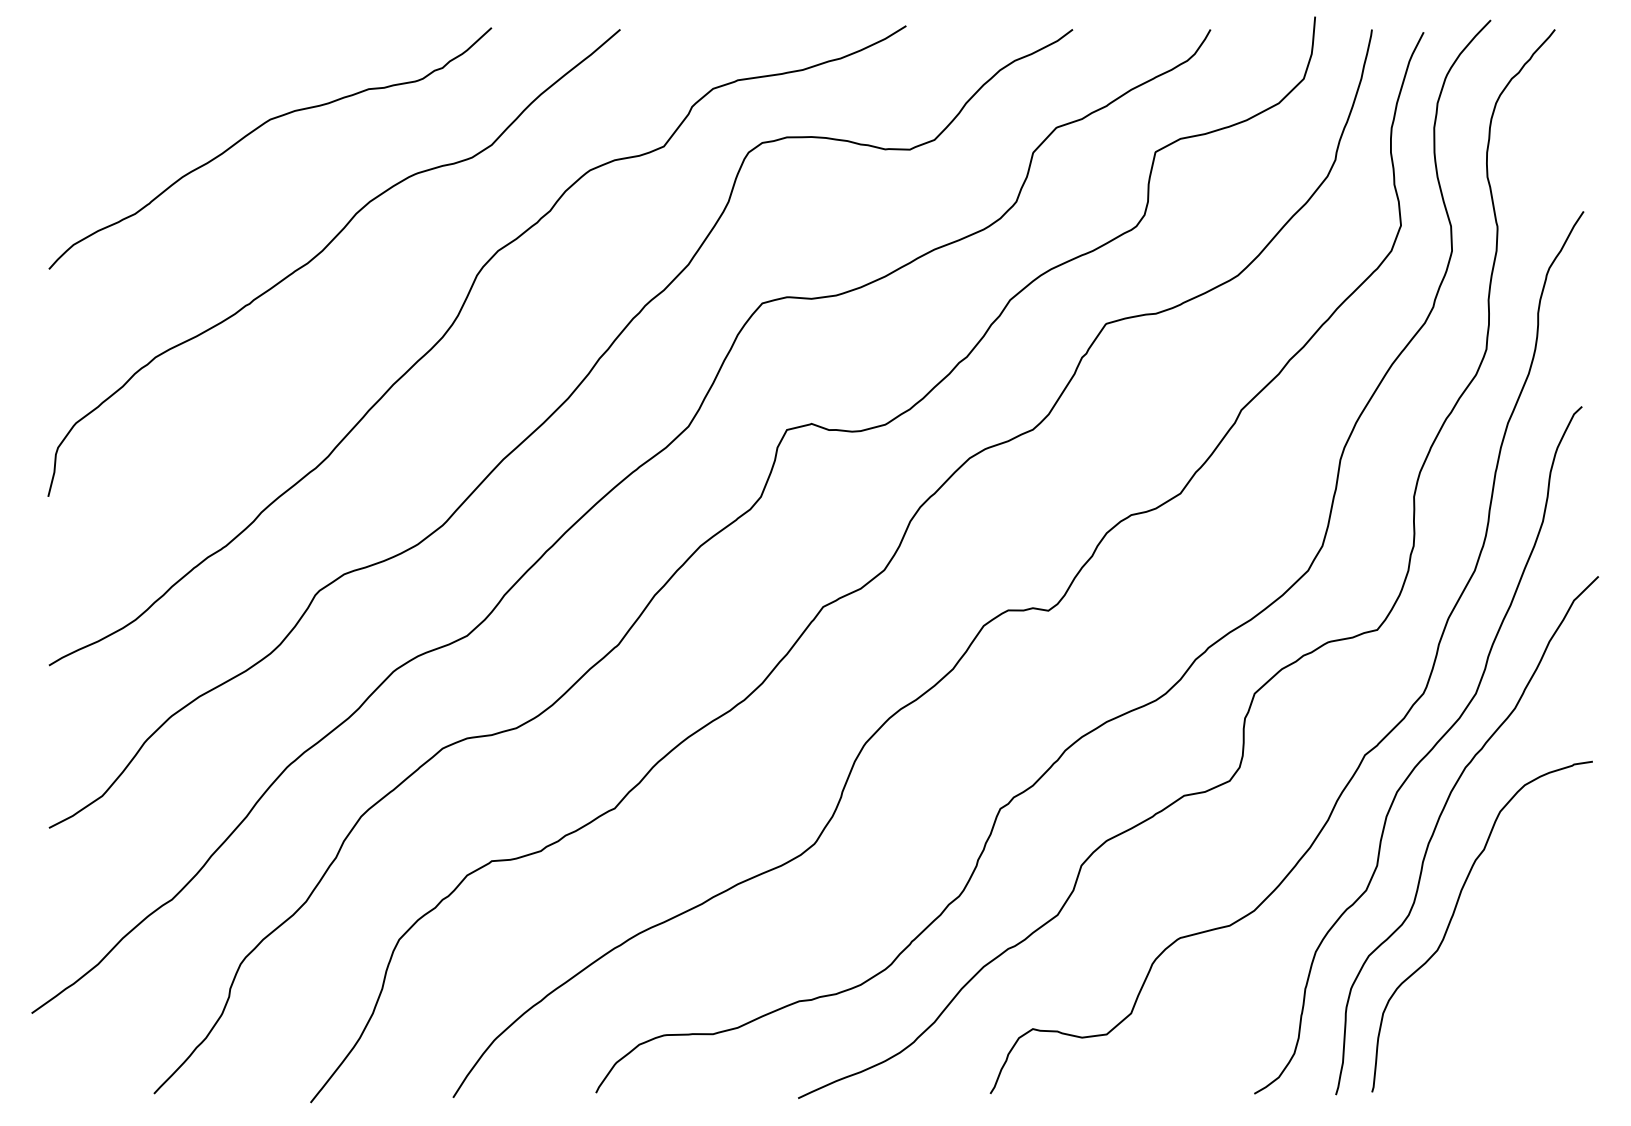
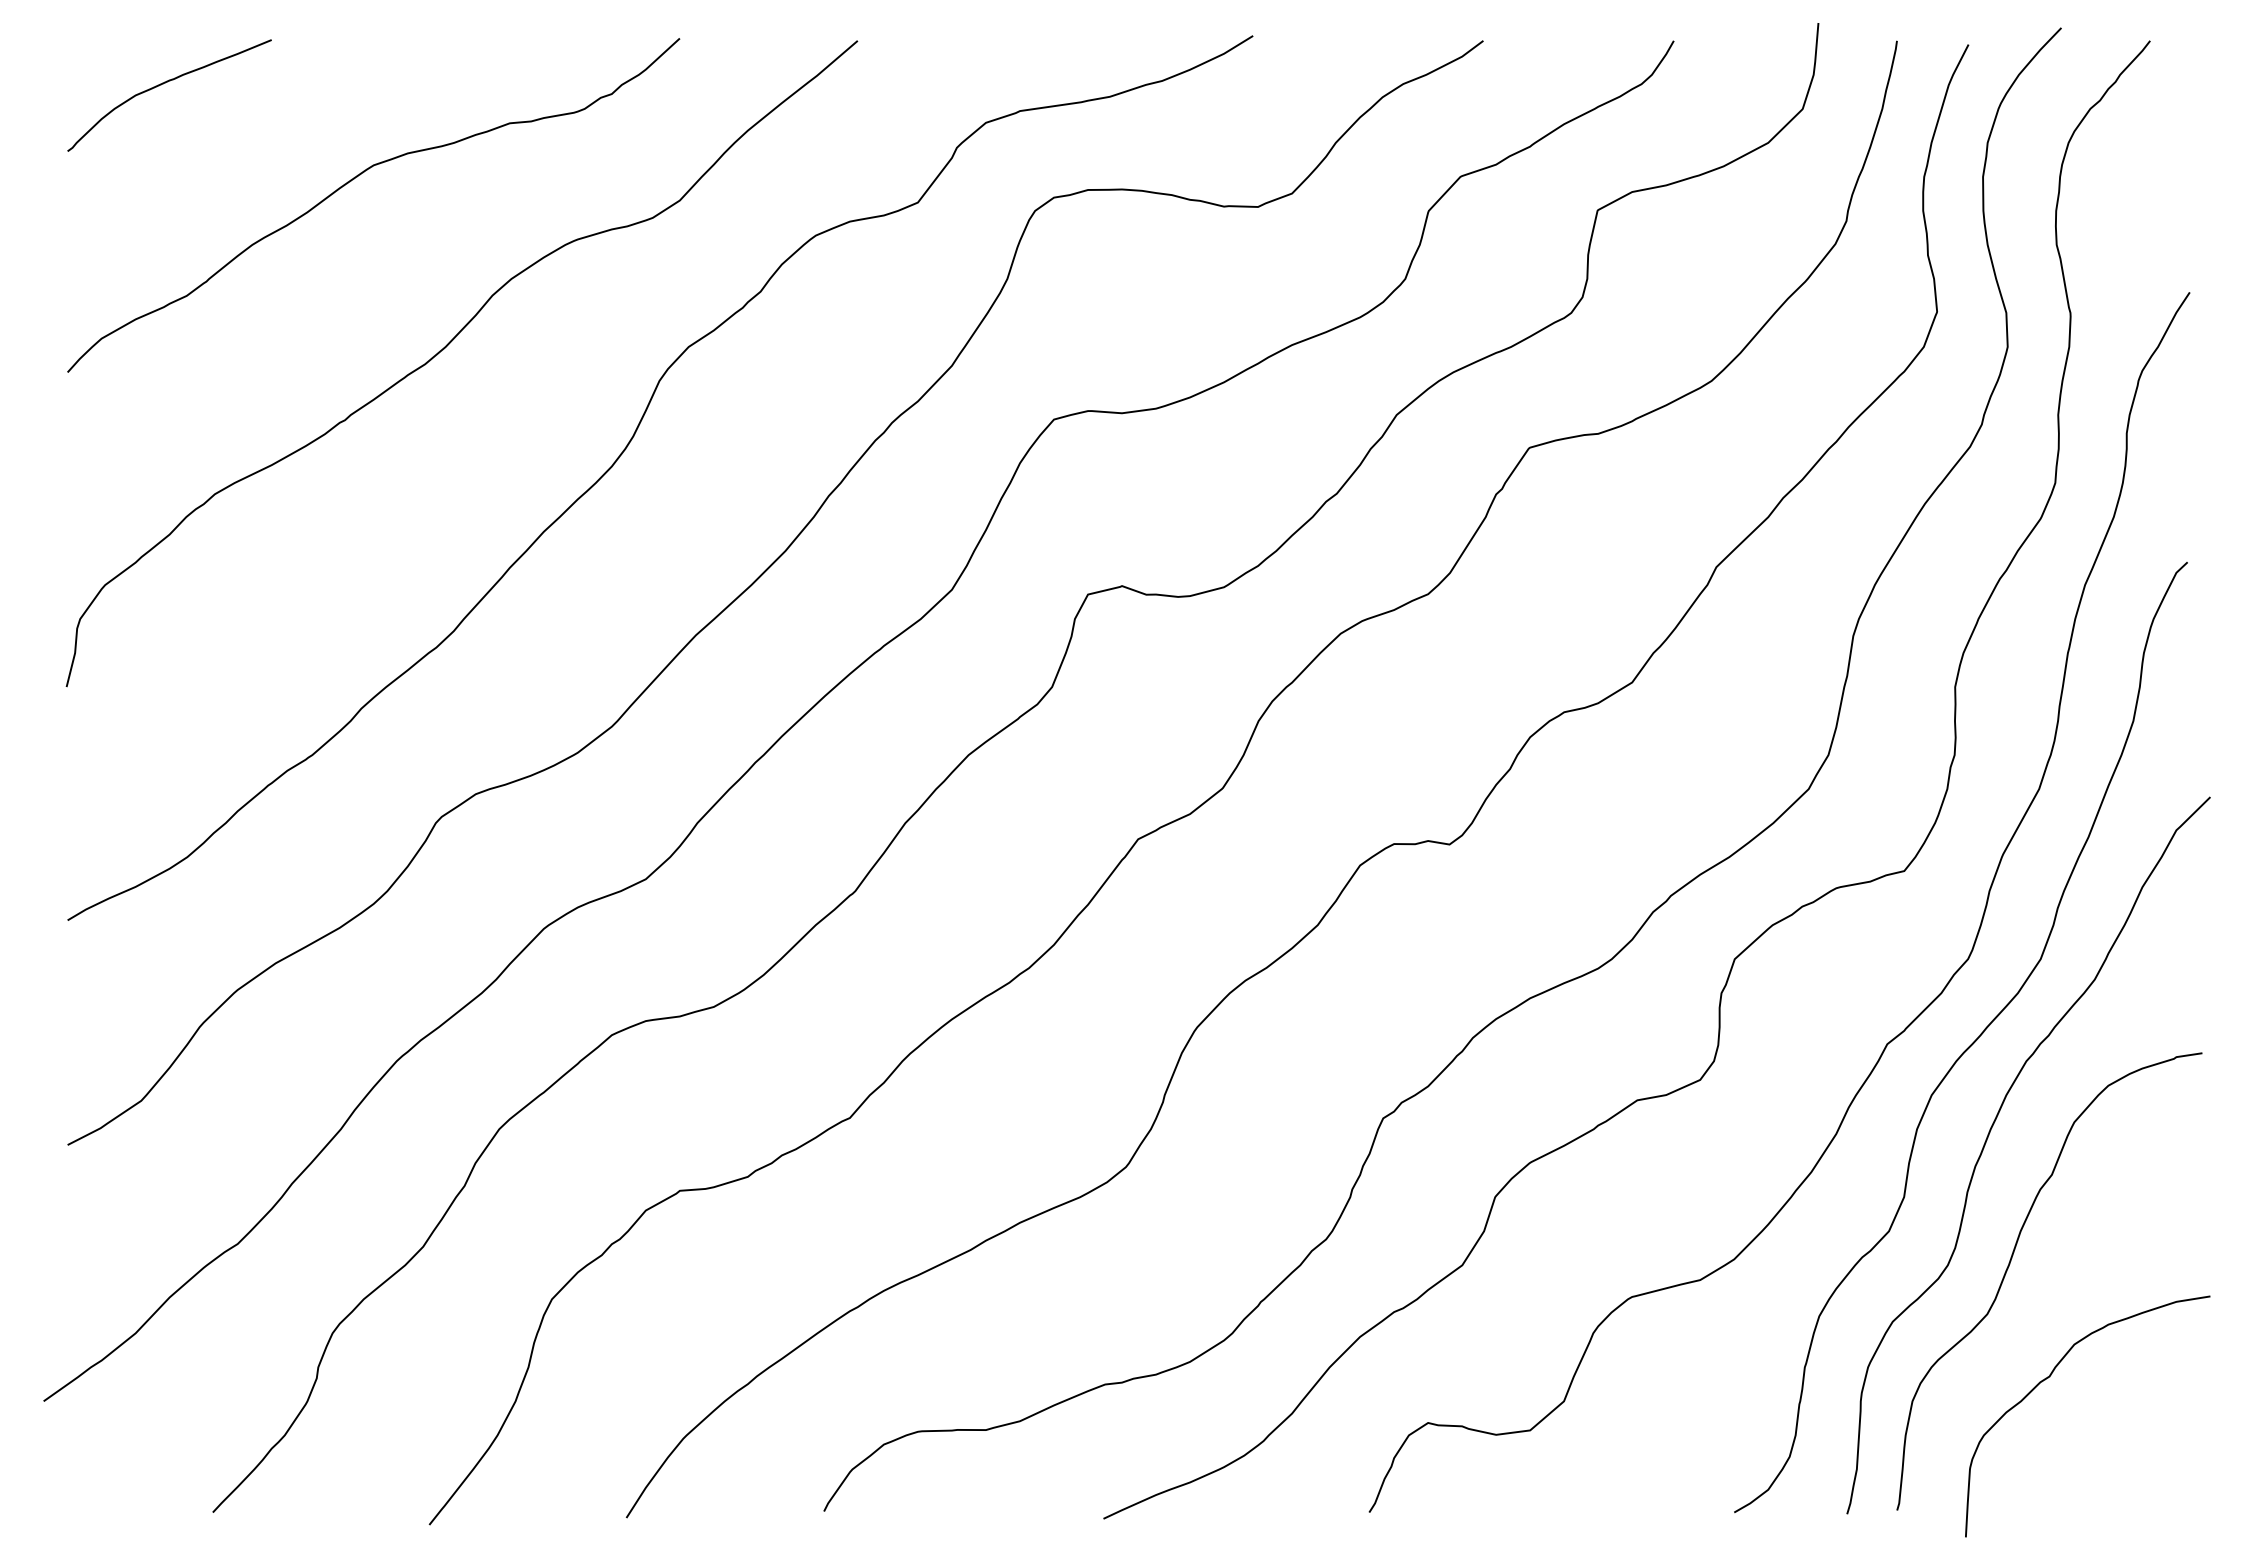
curve: (118, 61) -> (163, 84), added
curve: (1482, 996) -> (2049, 1377), added

